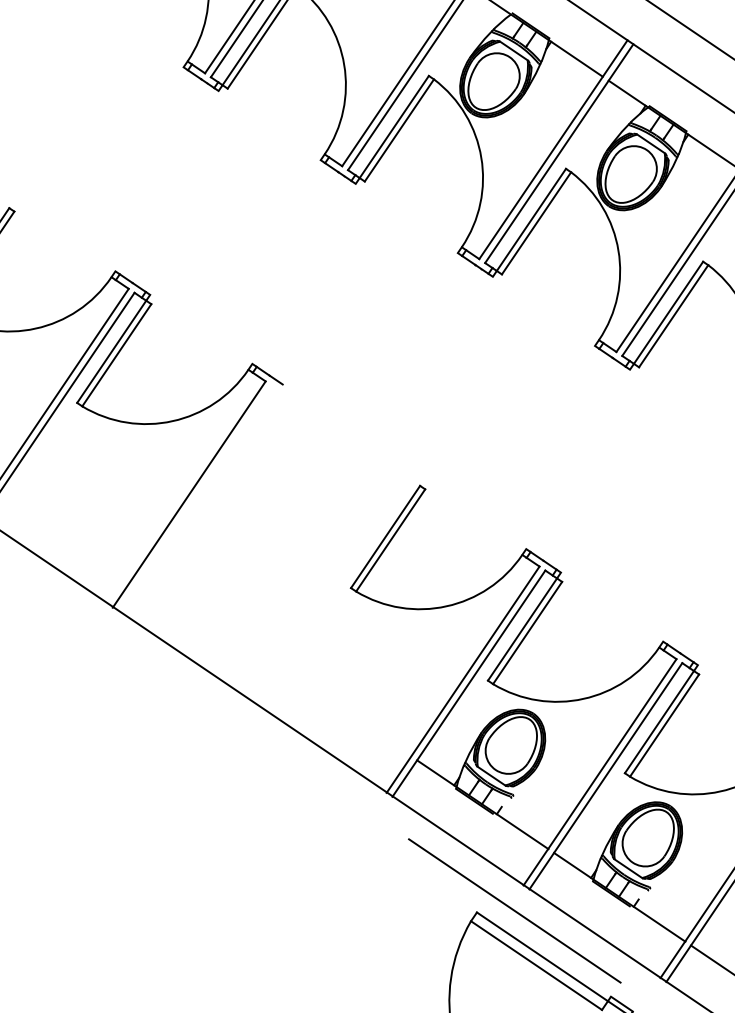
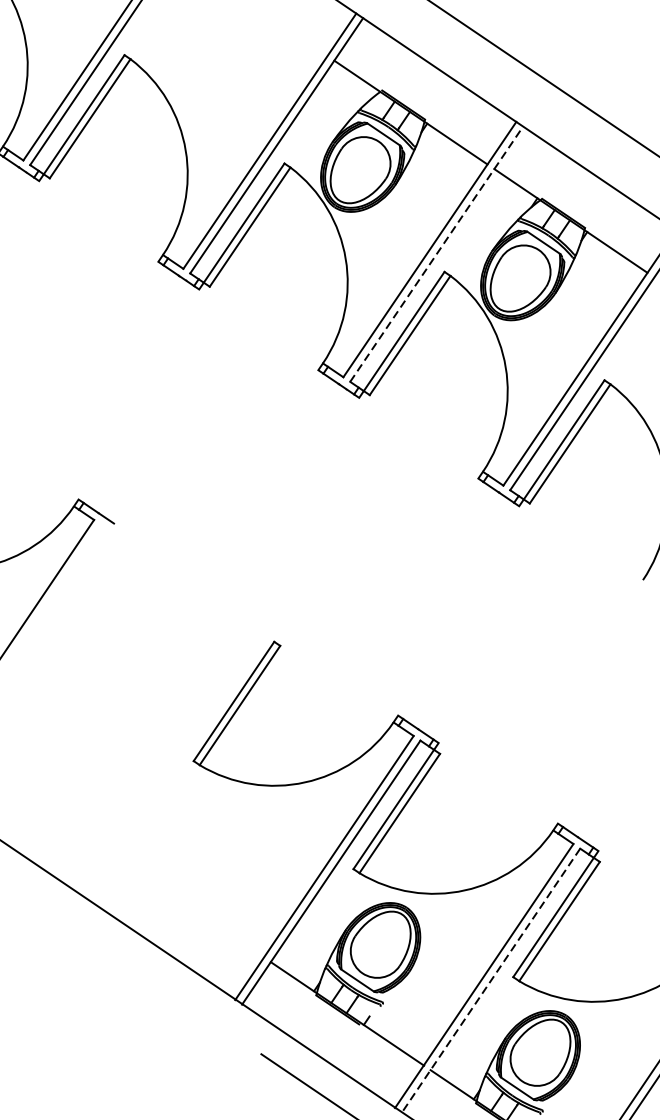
line: (559, 153) -> (436, 254), solid -> dashed
line: (605, 776) -> (490, 980), solid -> dashed

